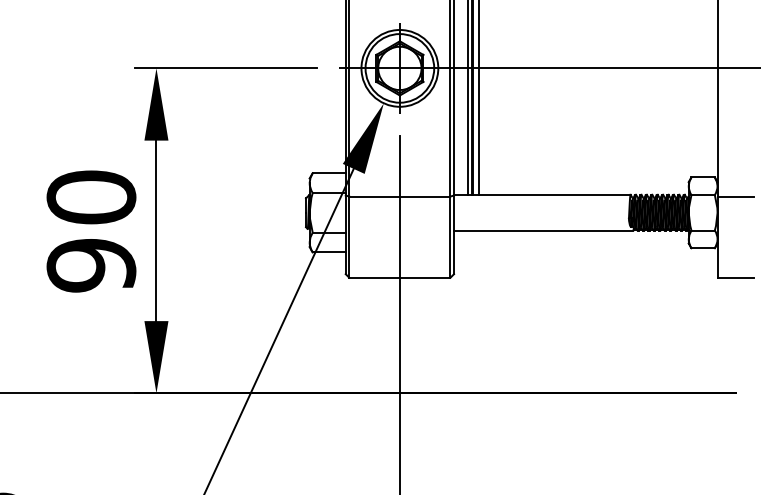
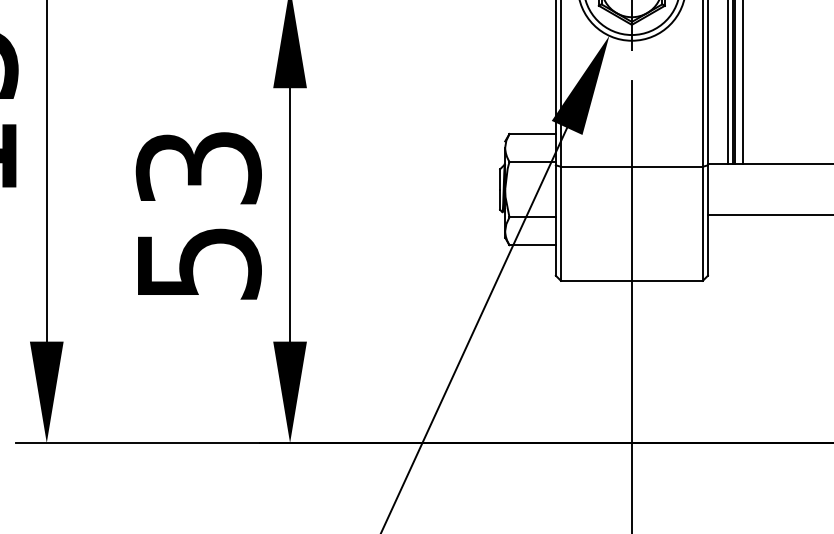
text: (91, 231) -> (198, 215), 90 -> 53

